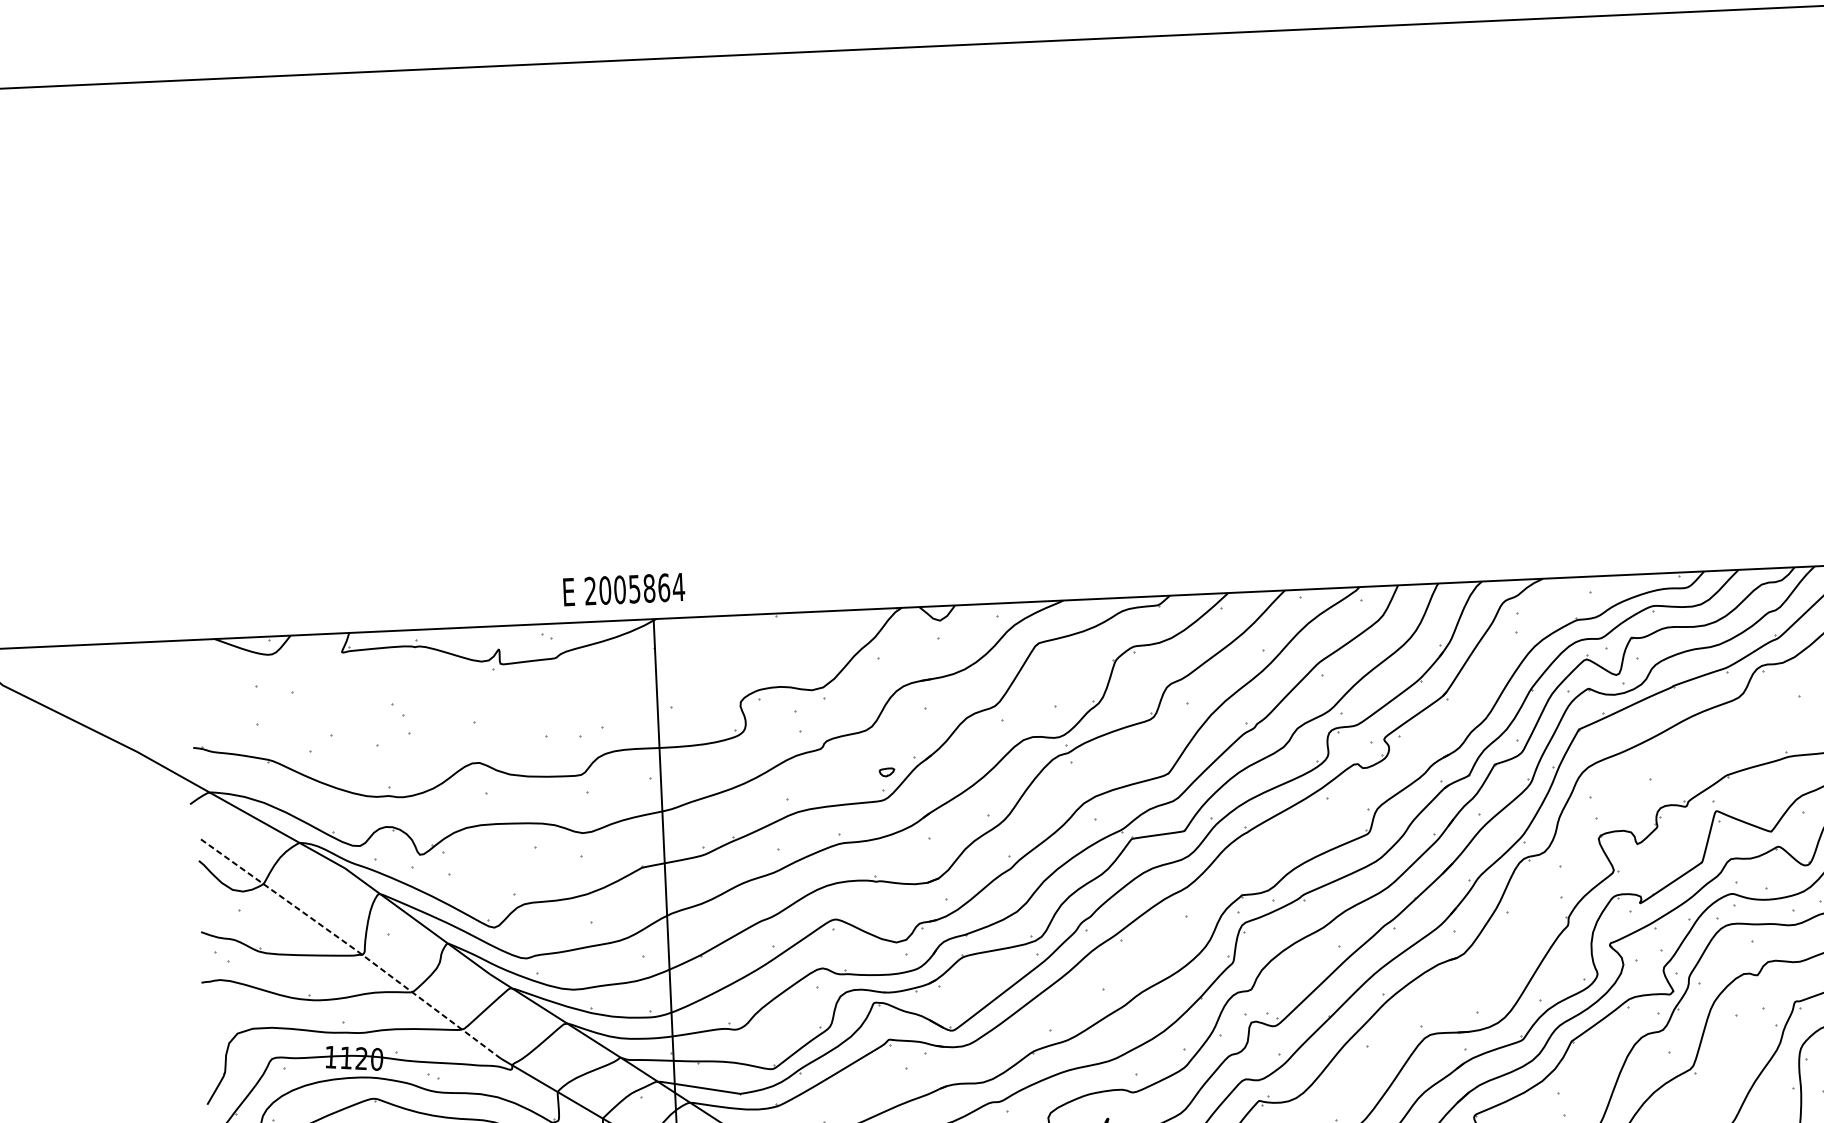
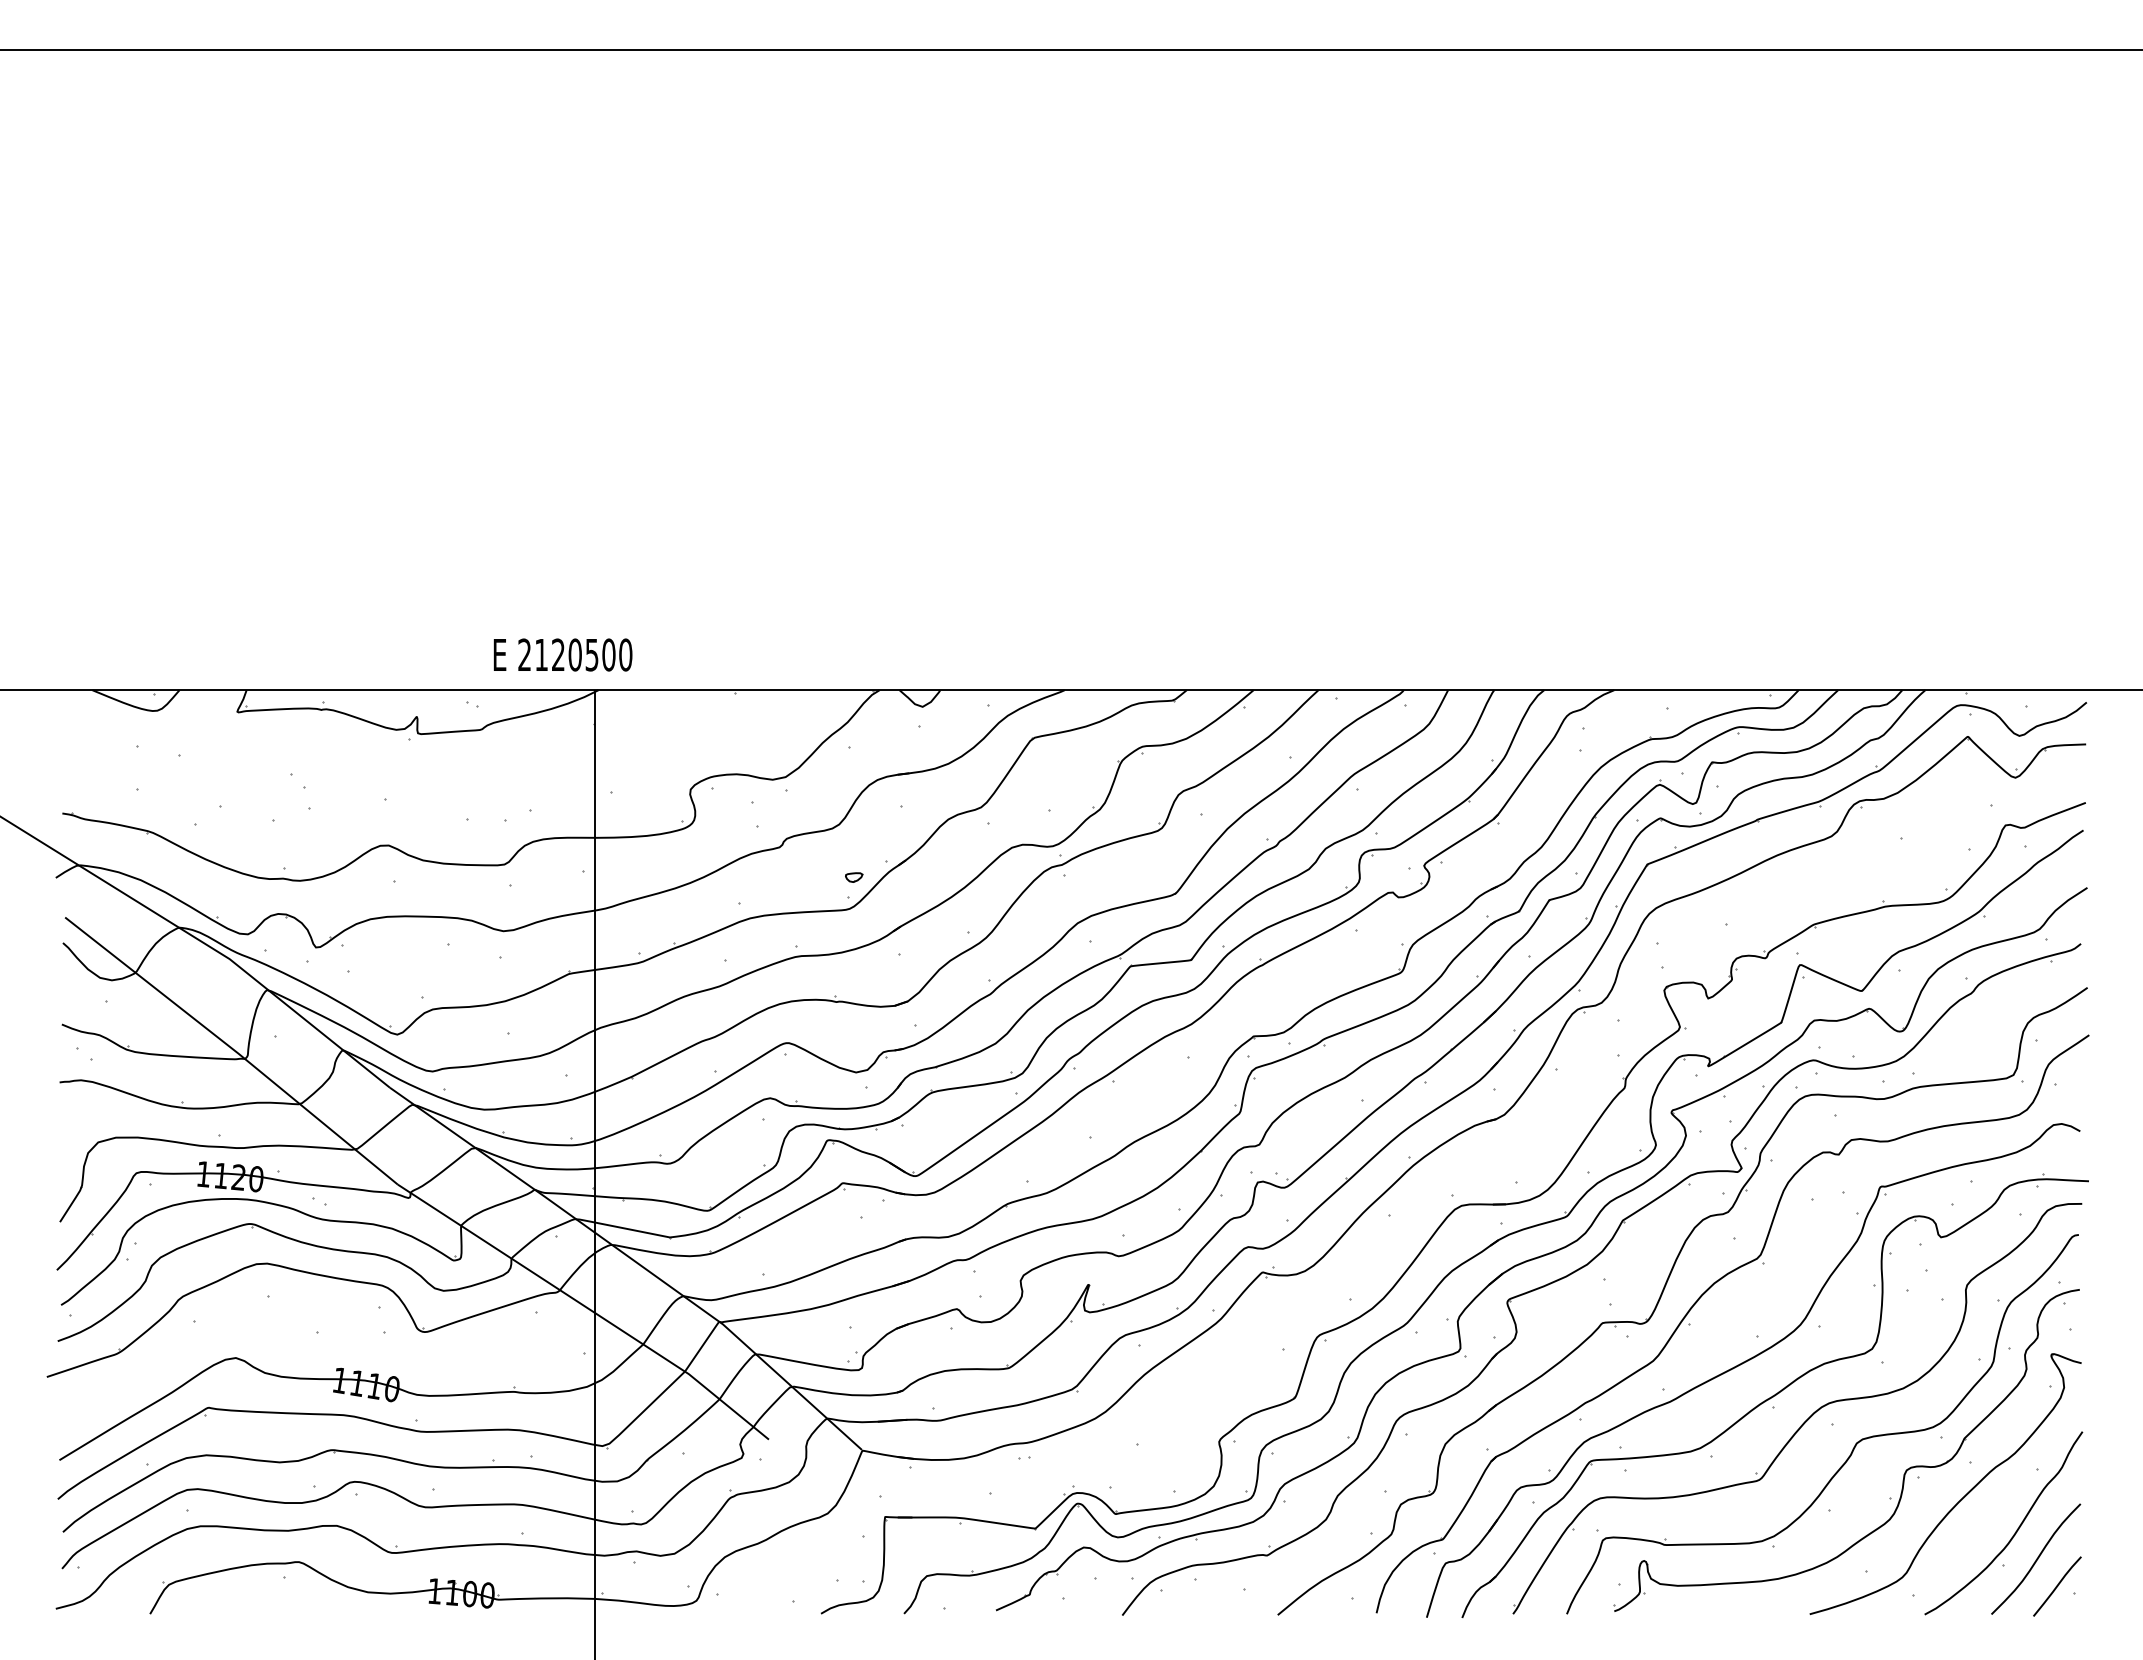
text: (641, 588) -> (583, 654), 2005864 -> 2120500
line: (351, 947) -> (233, 1049), dashed -> solid

